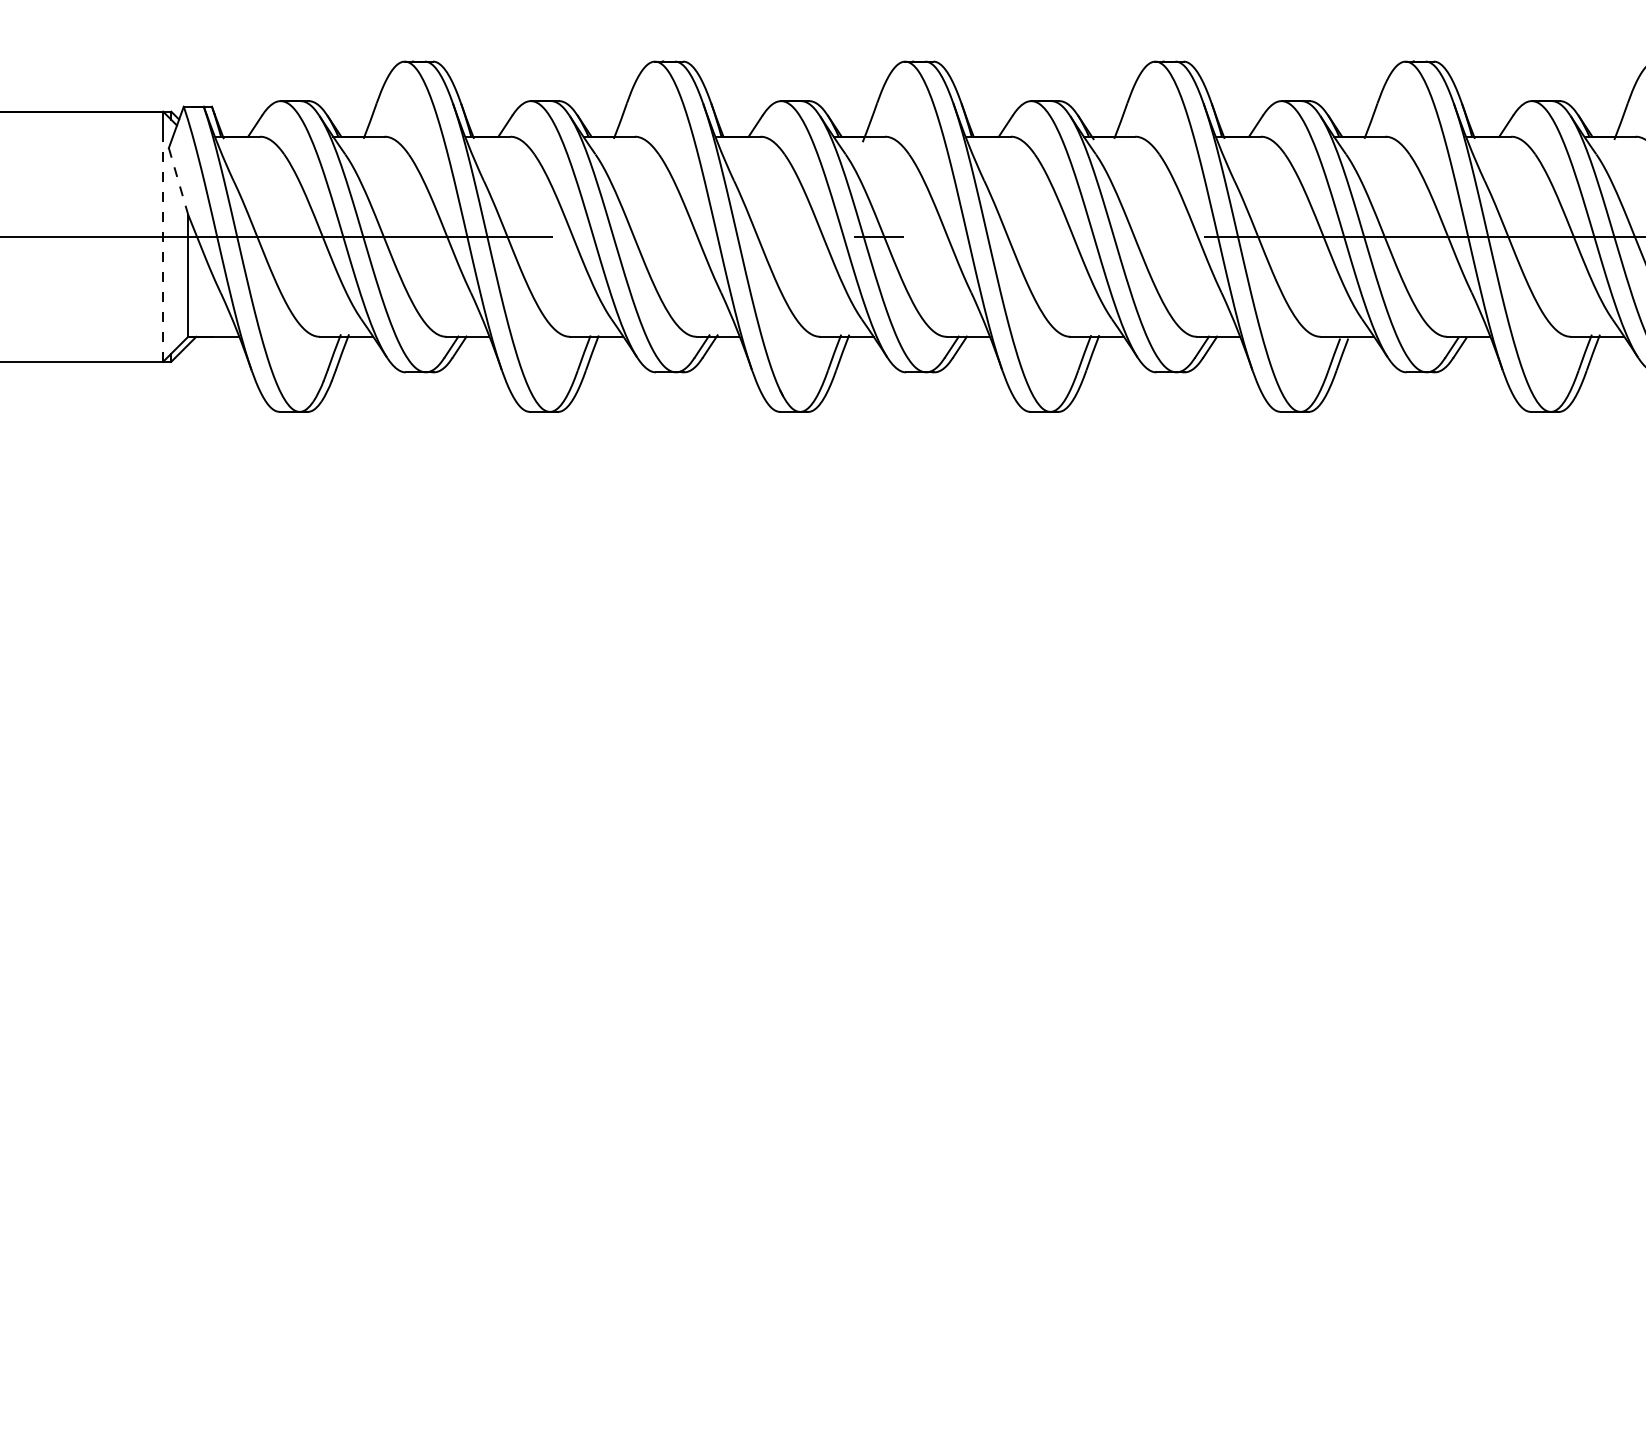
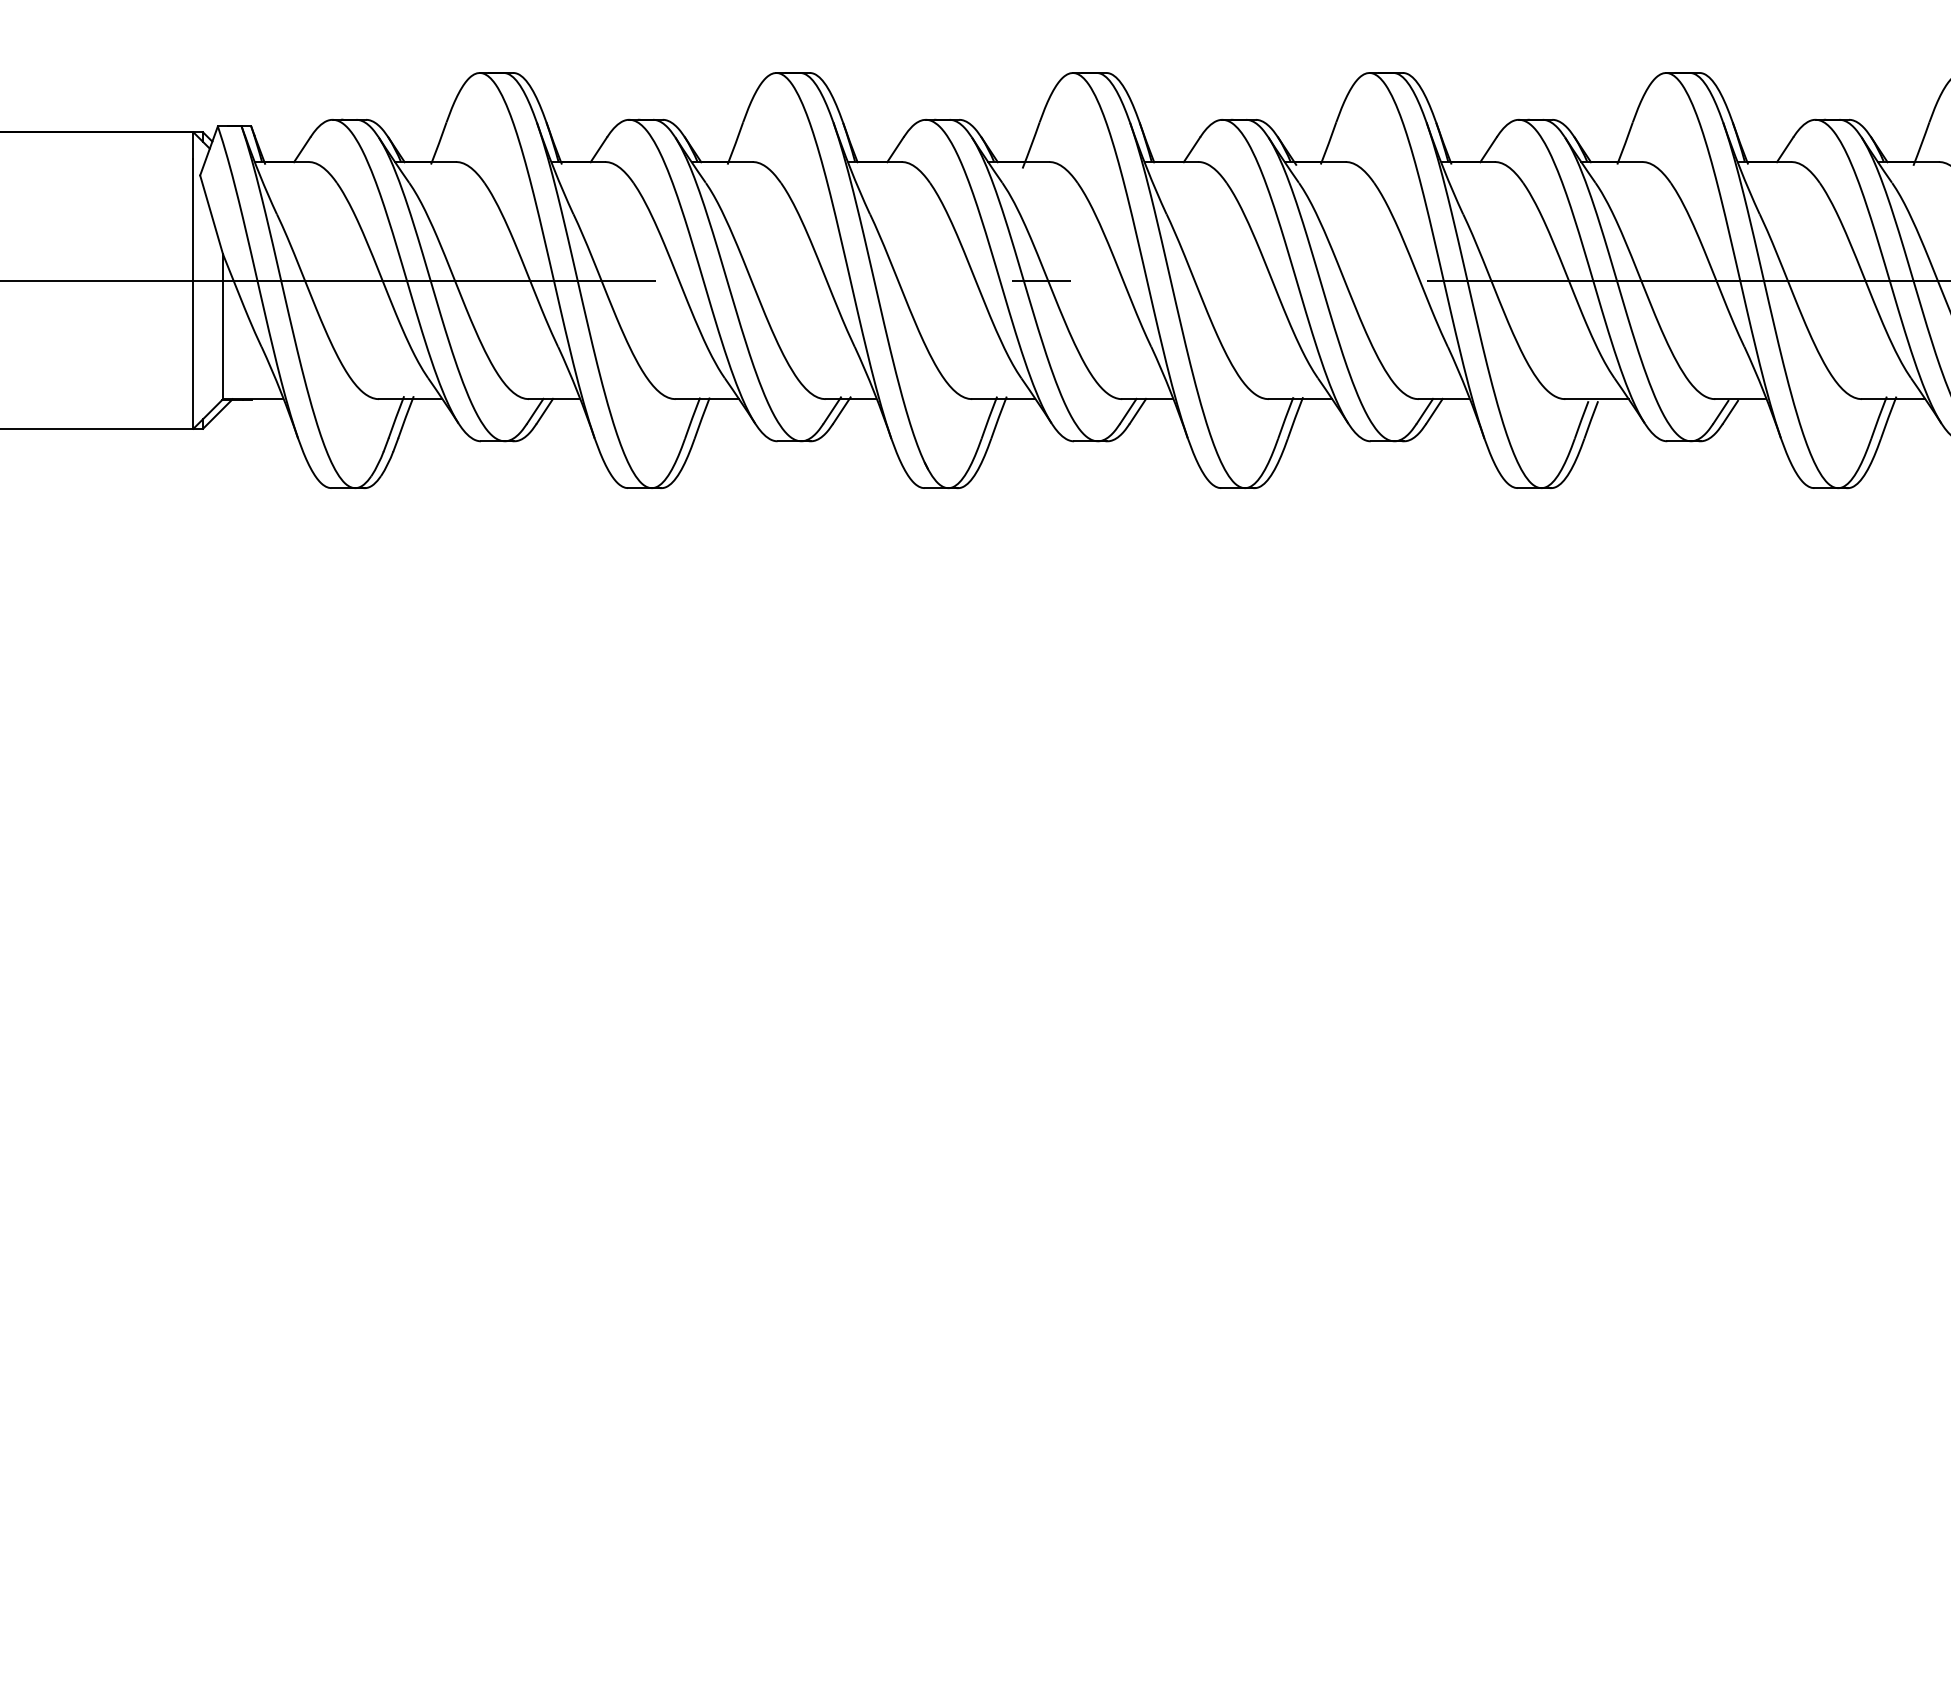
line: (178, 181) -> (211, 215), dashed -> solid
line: (163, 247) -> (193, 293), dashed -> solid

